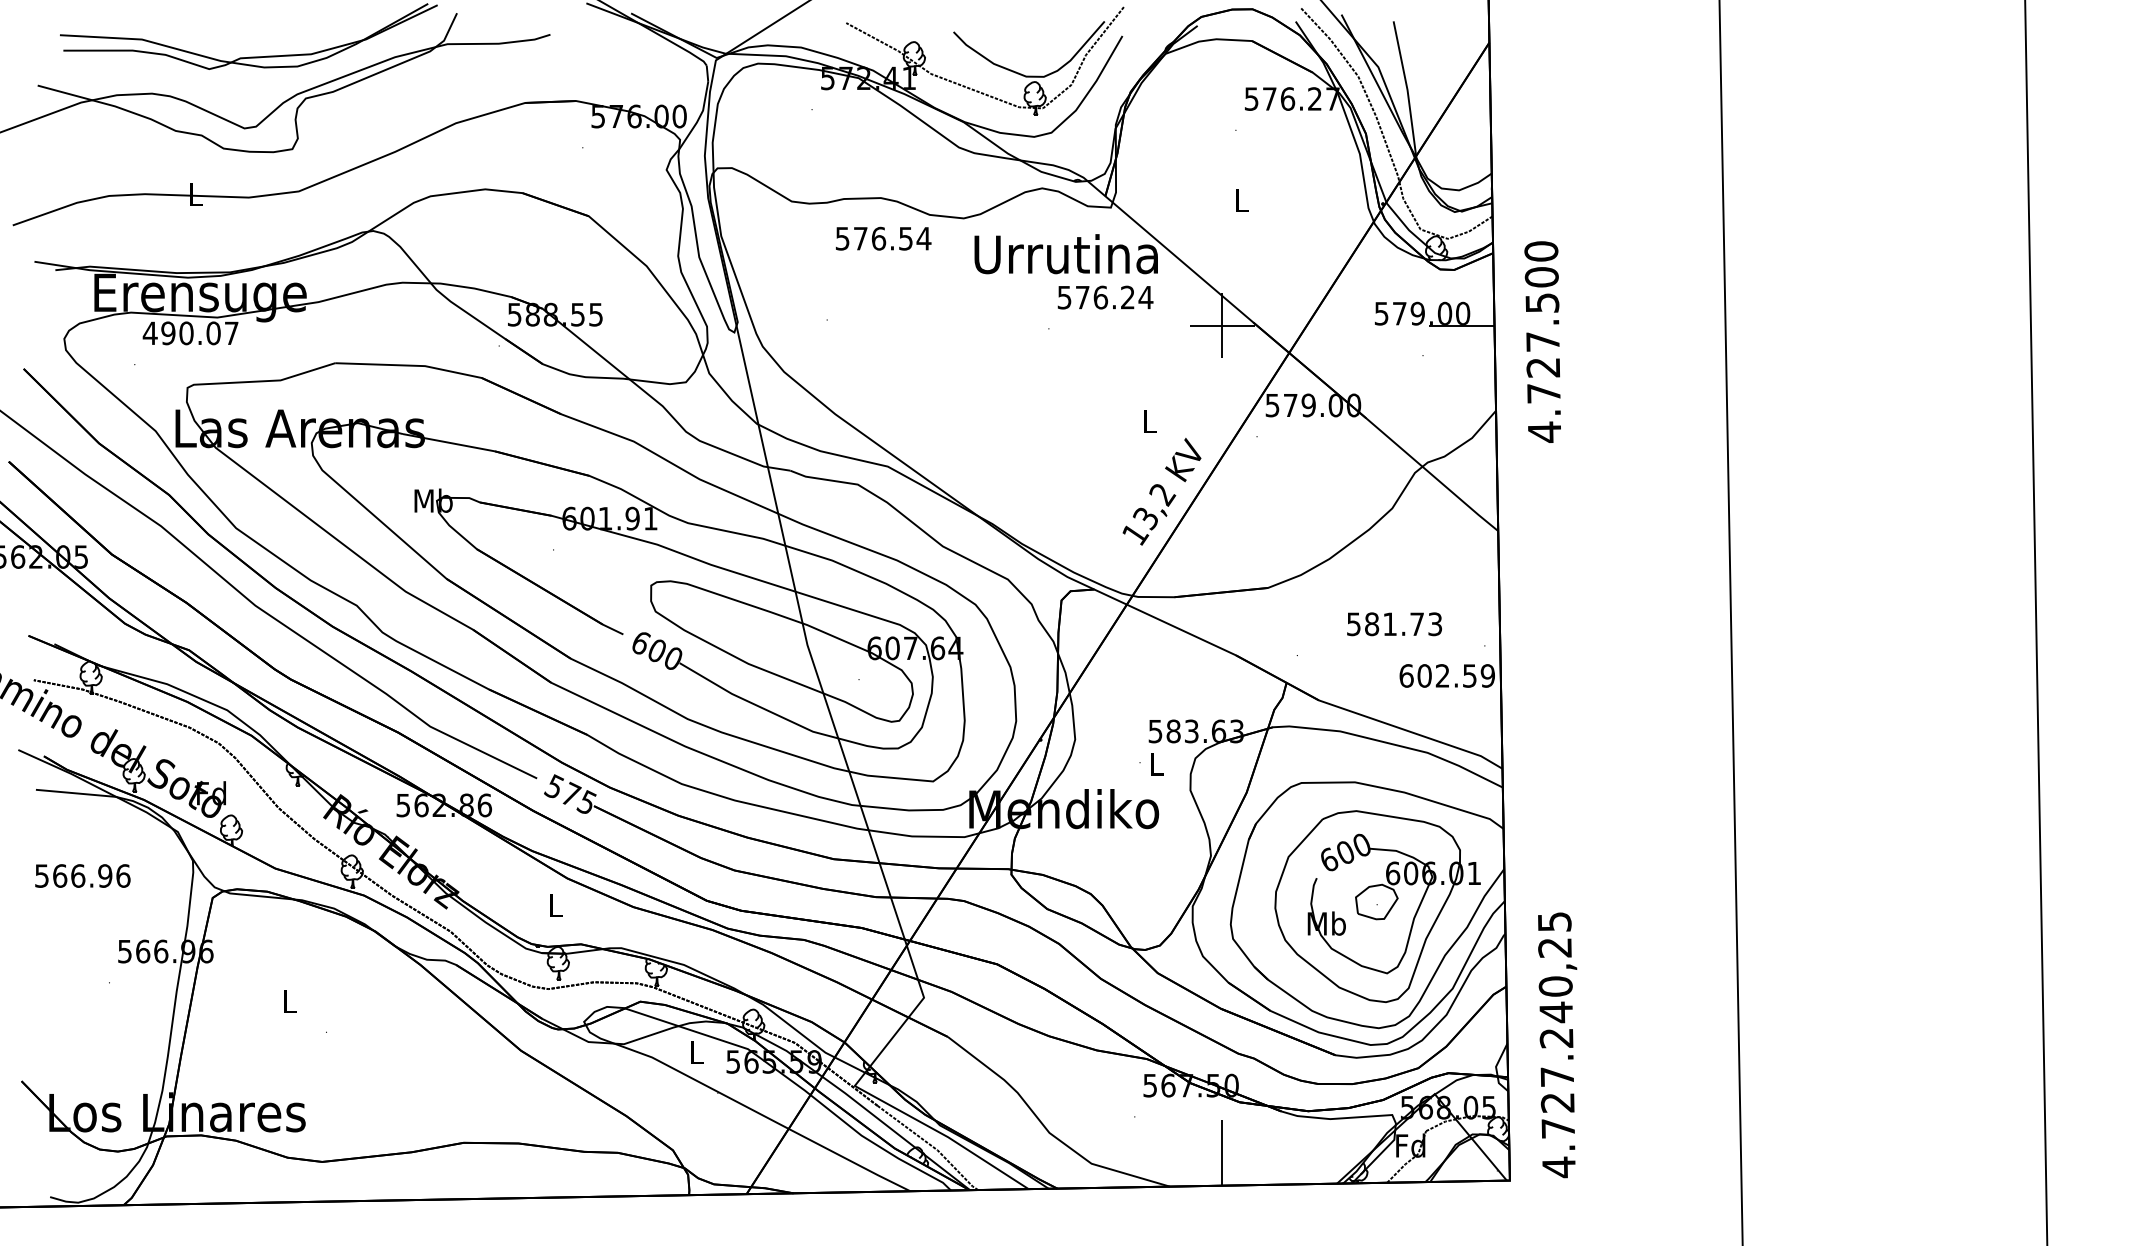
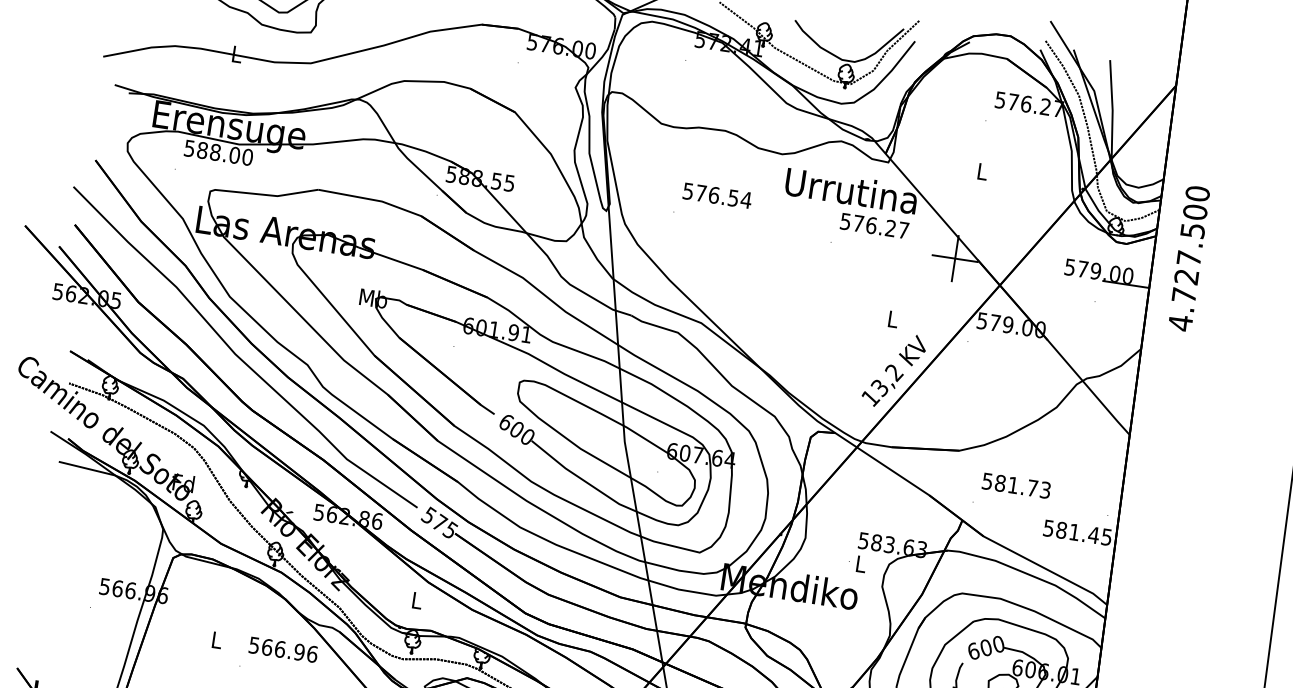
text: (883, 238) -> (717, 195), moved
text: (1145, 297) -> (903, 230), 576.24 -> 576.27
text: (190, 333) -> (218, 152), 490.07 -> 588.00
text: (1542, 341) -> (1188, 258), moved
text: (1394, 624) -> (1016, 486), moved
text: (1446, 675) -> (1077, 532), 602.59 -> 581.45
text: (82, 875) -> (283, 649), moved

